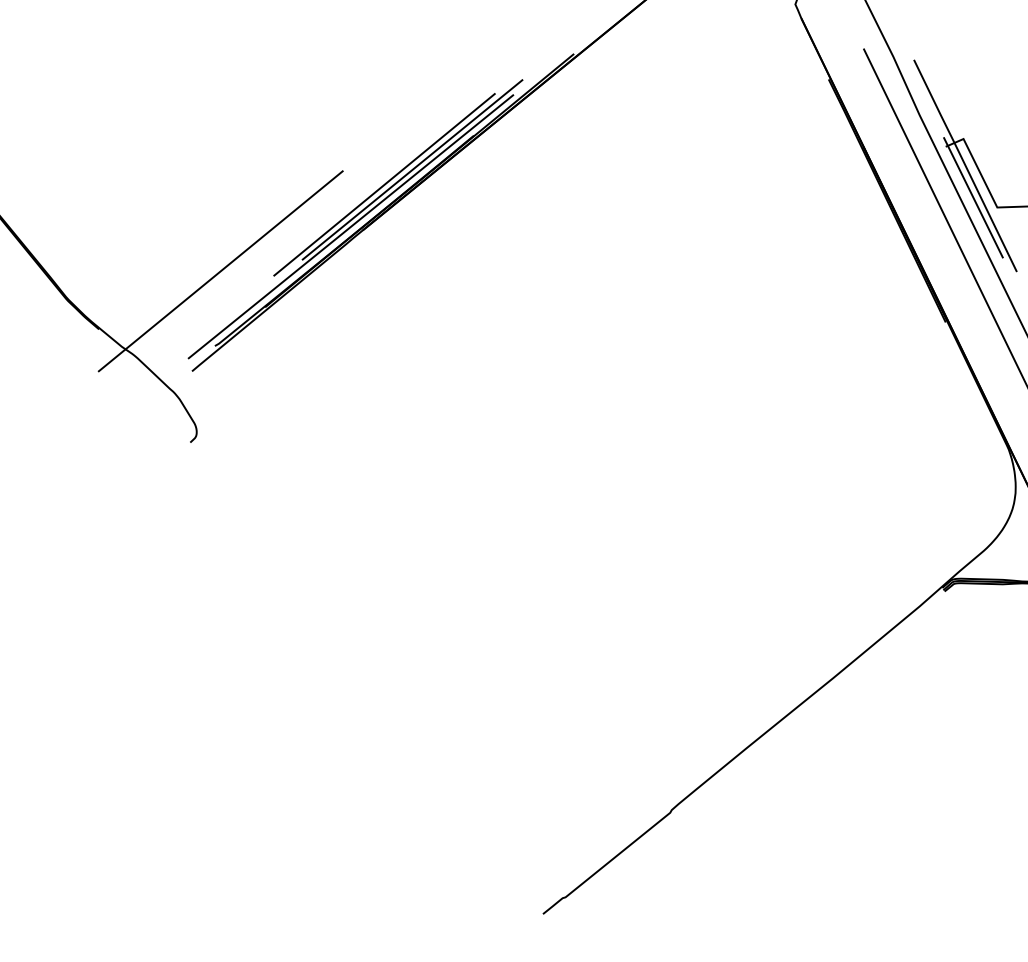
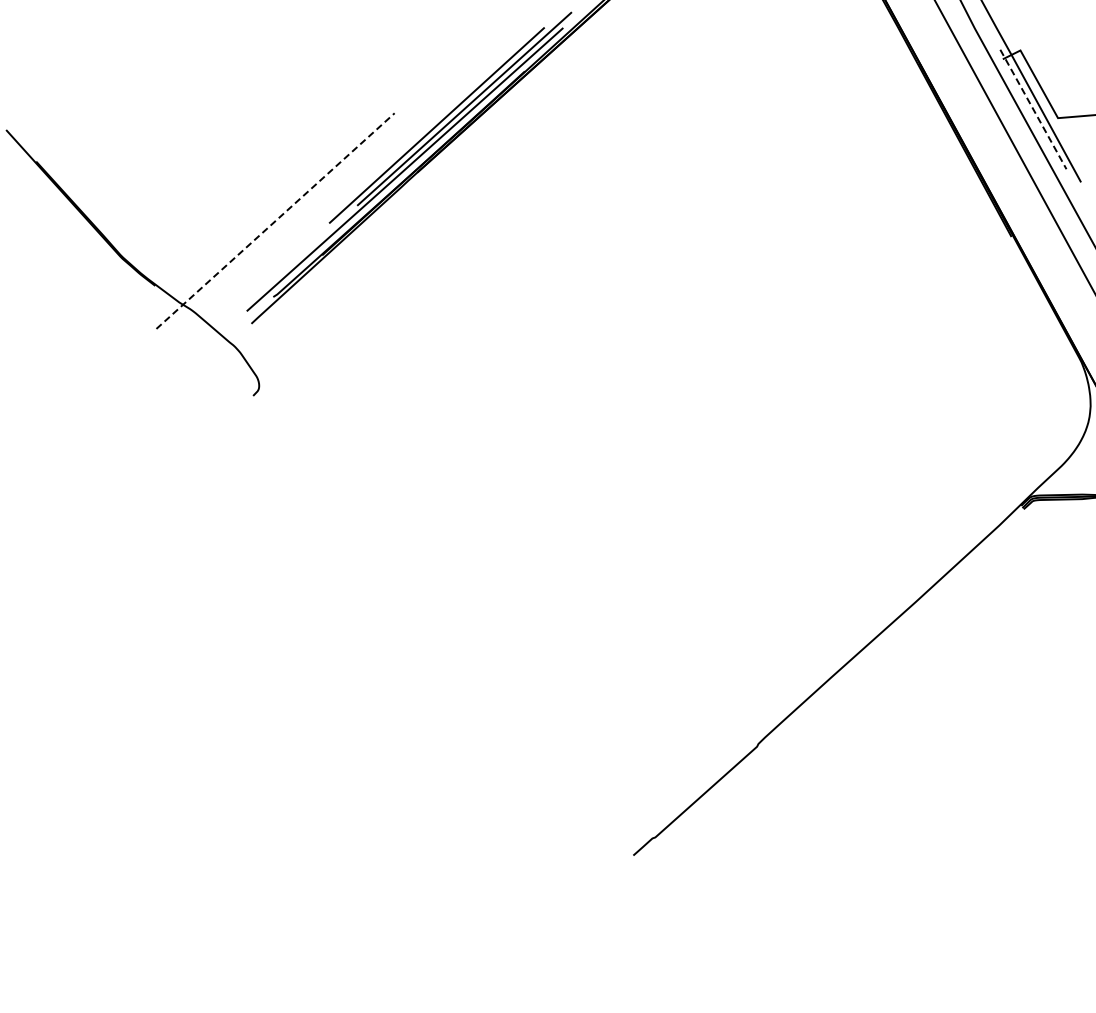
line: (973, 197) -> (1033, 109), solid -> dashed
line: (220, 271) -> (275, 221), solid -> dashed

